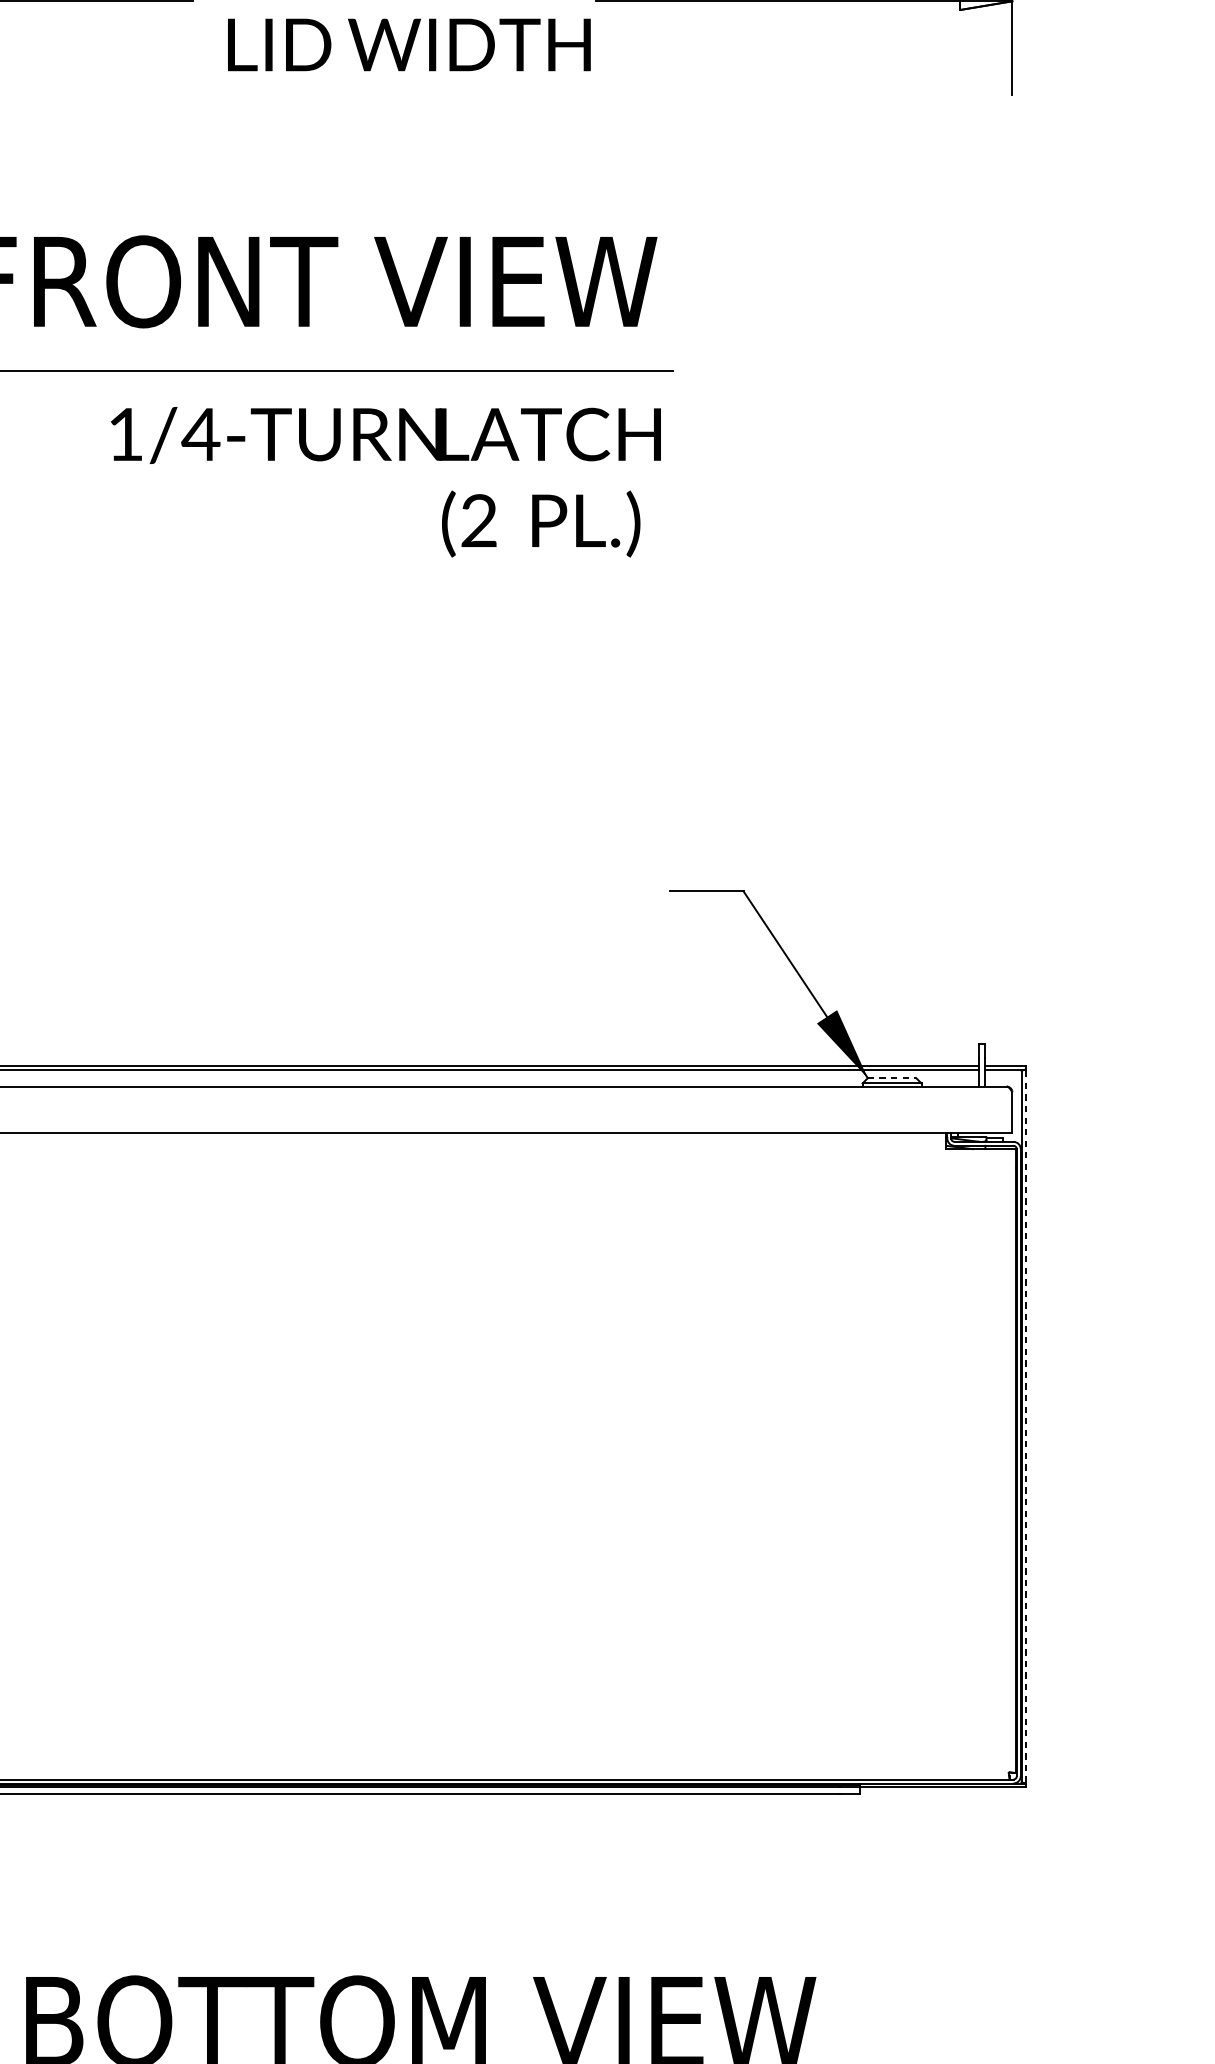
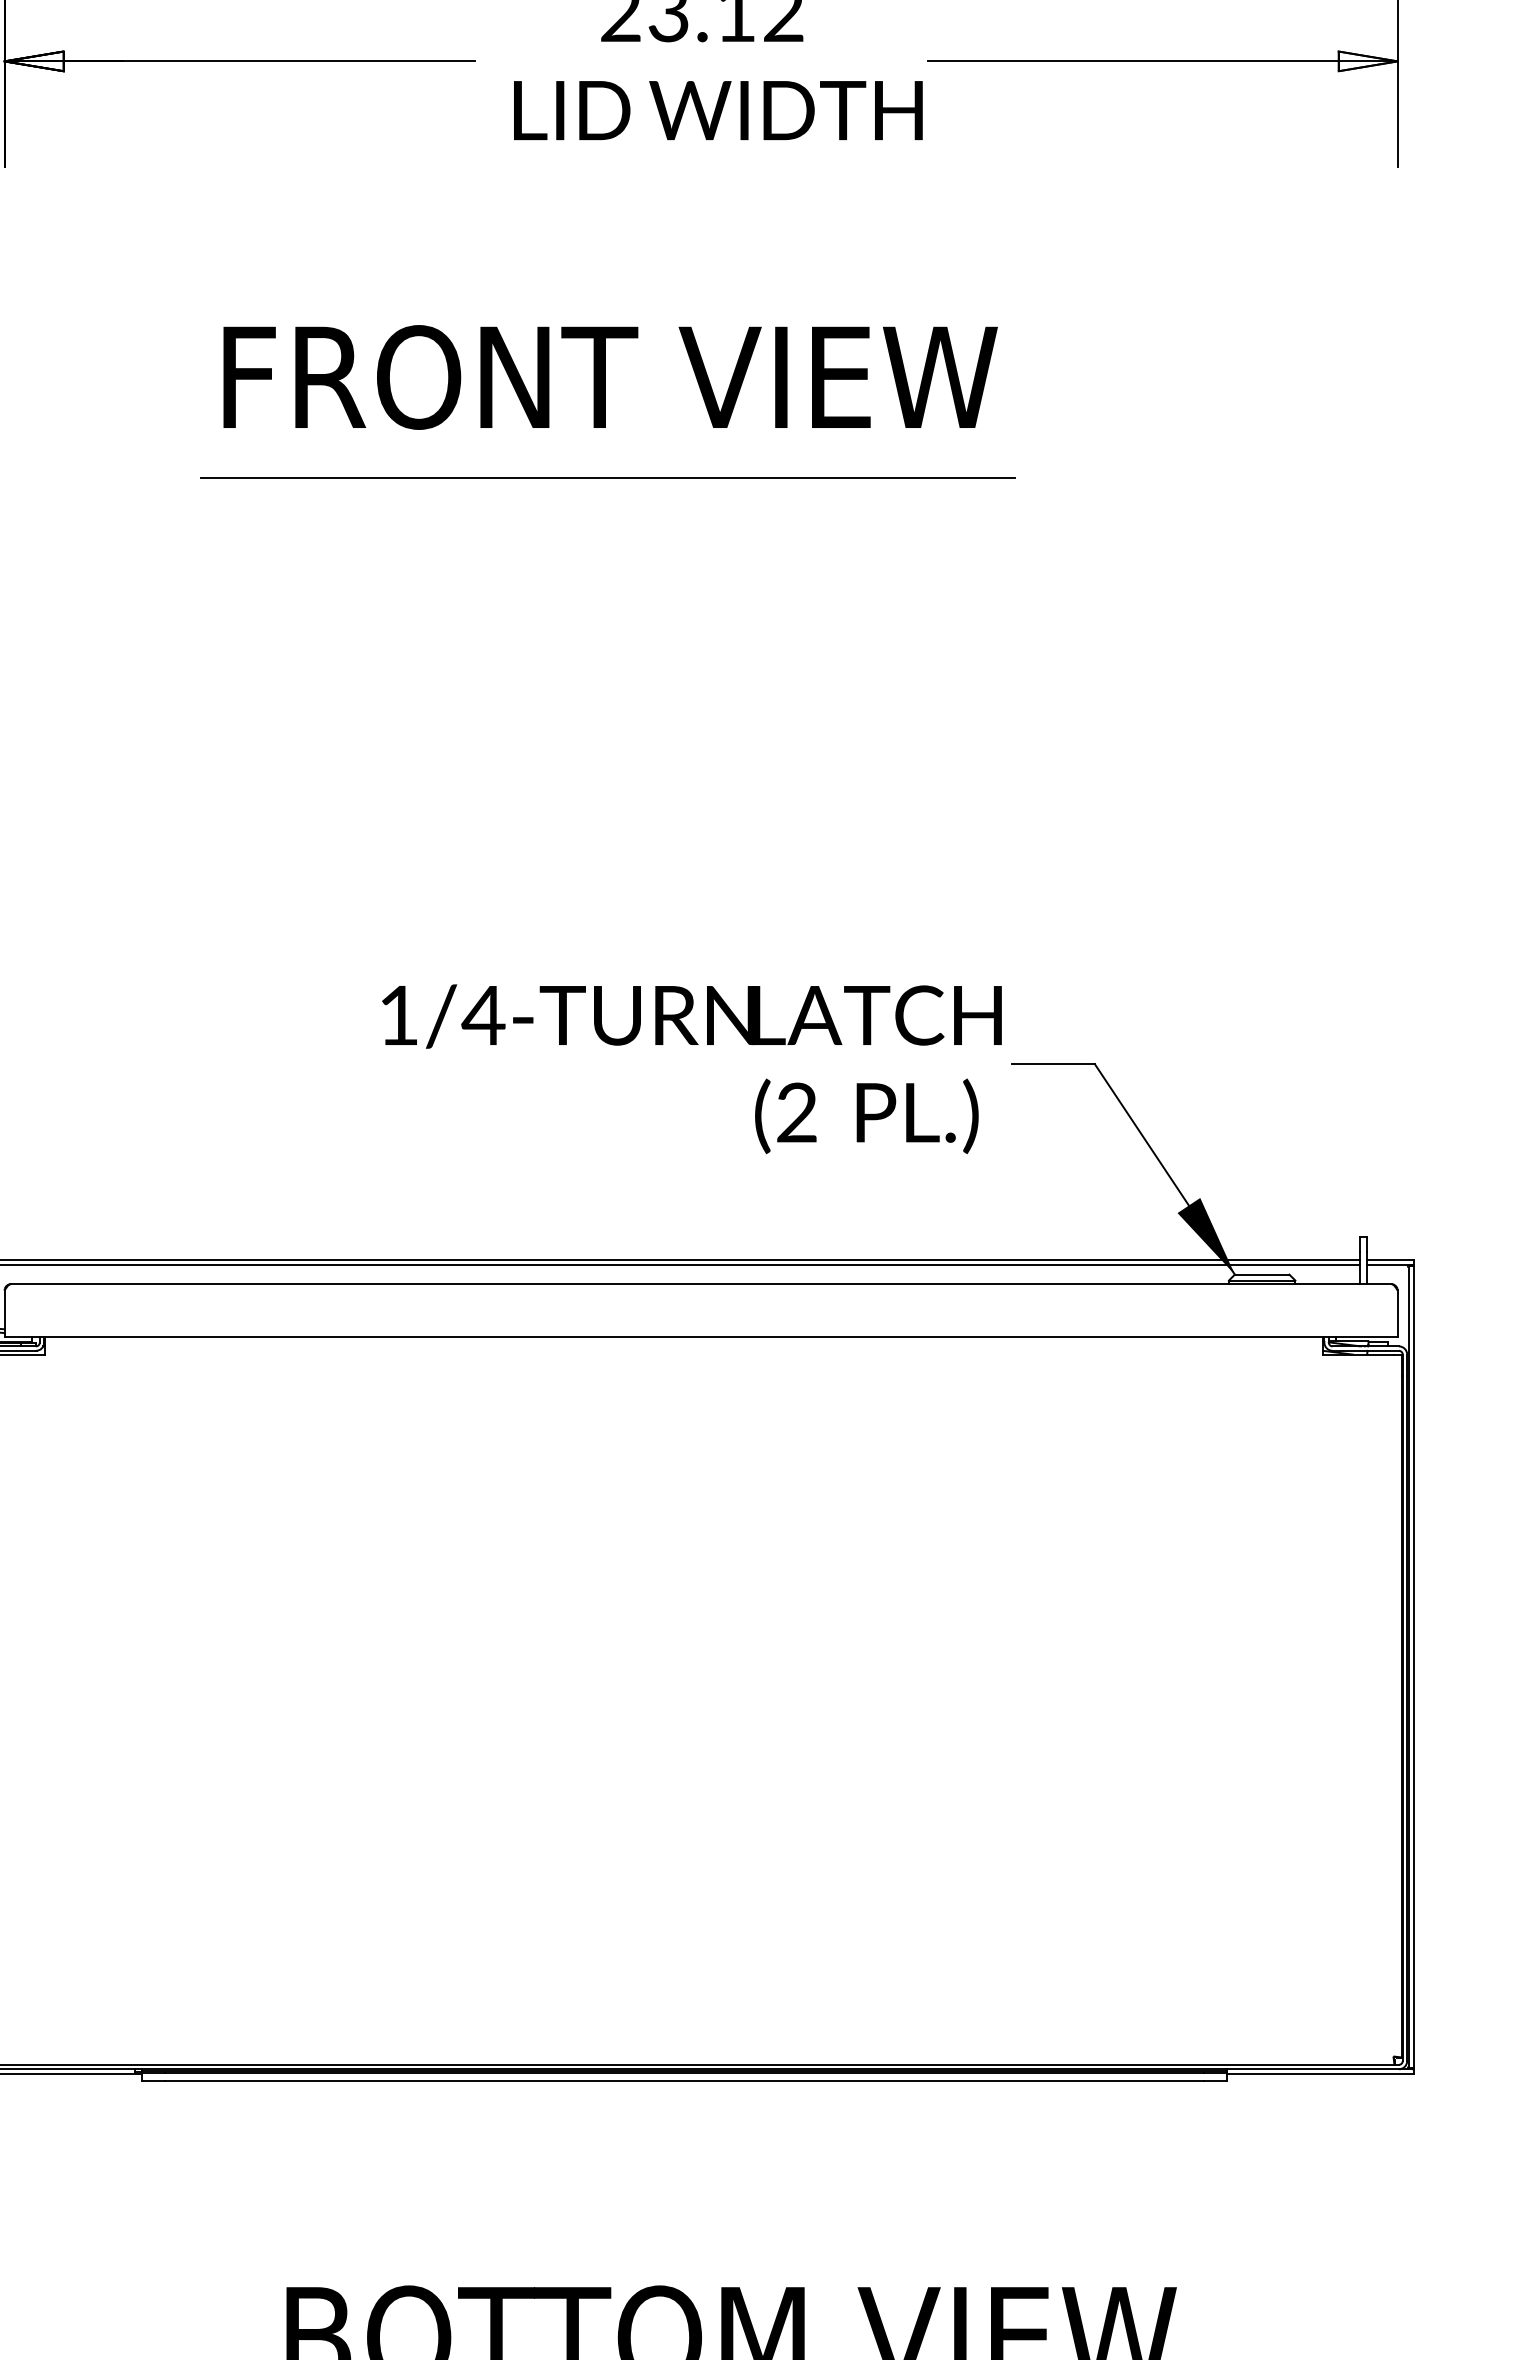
text: (385, 482) -> (691, 1069), moved
line: (892, 1078) -> (1262, 1274), dashed -> solid
line: (1026, 1425) -> (1413, 1666), dashed -> solid

